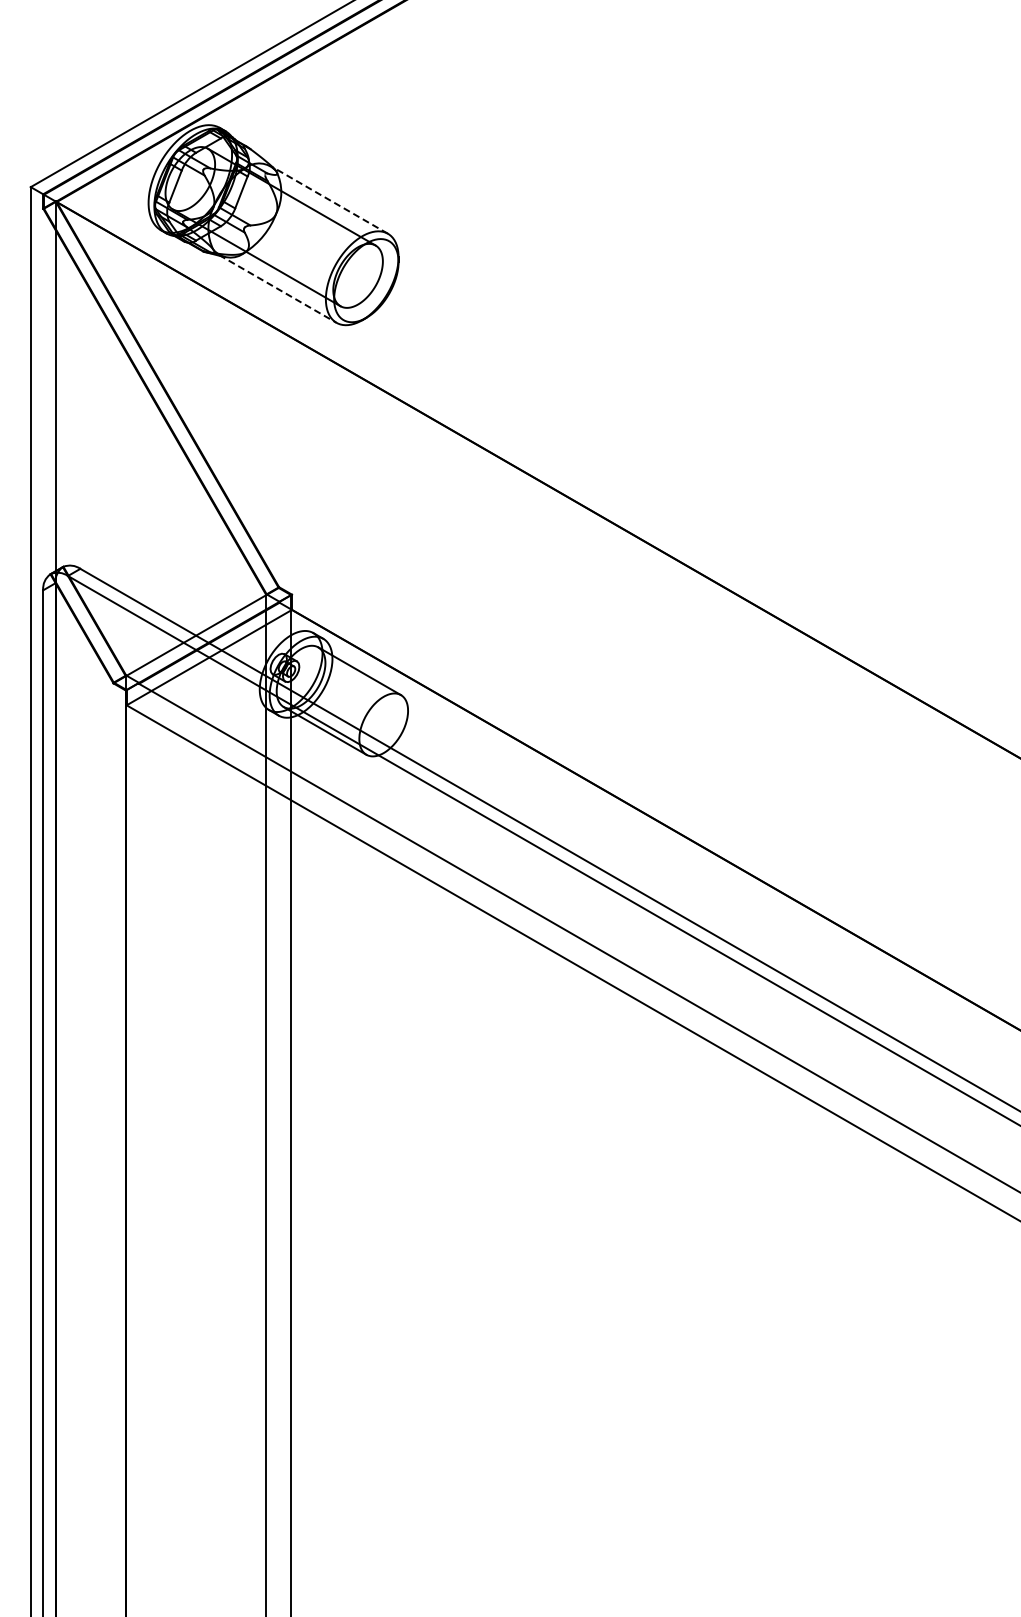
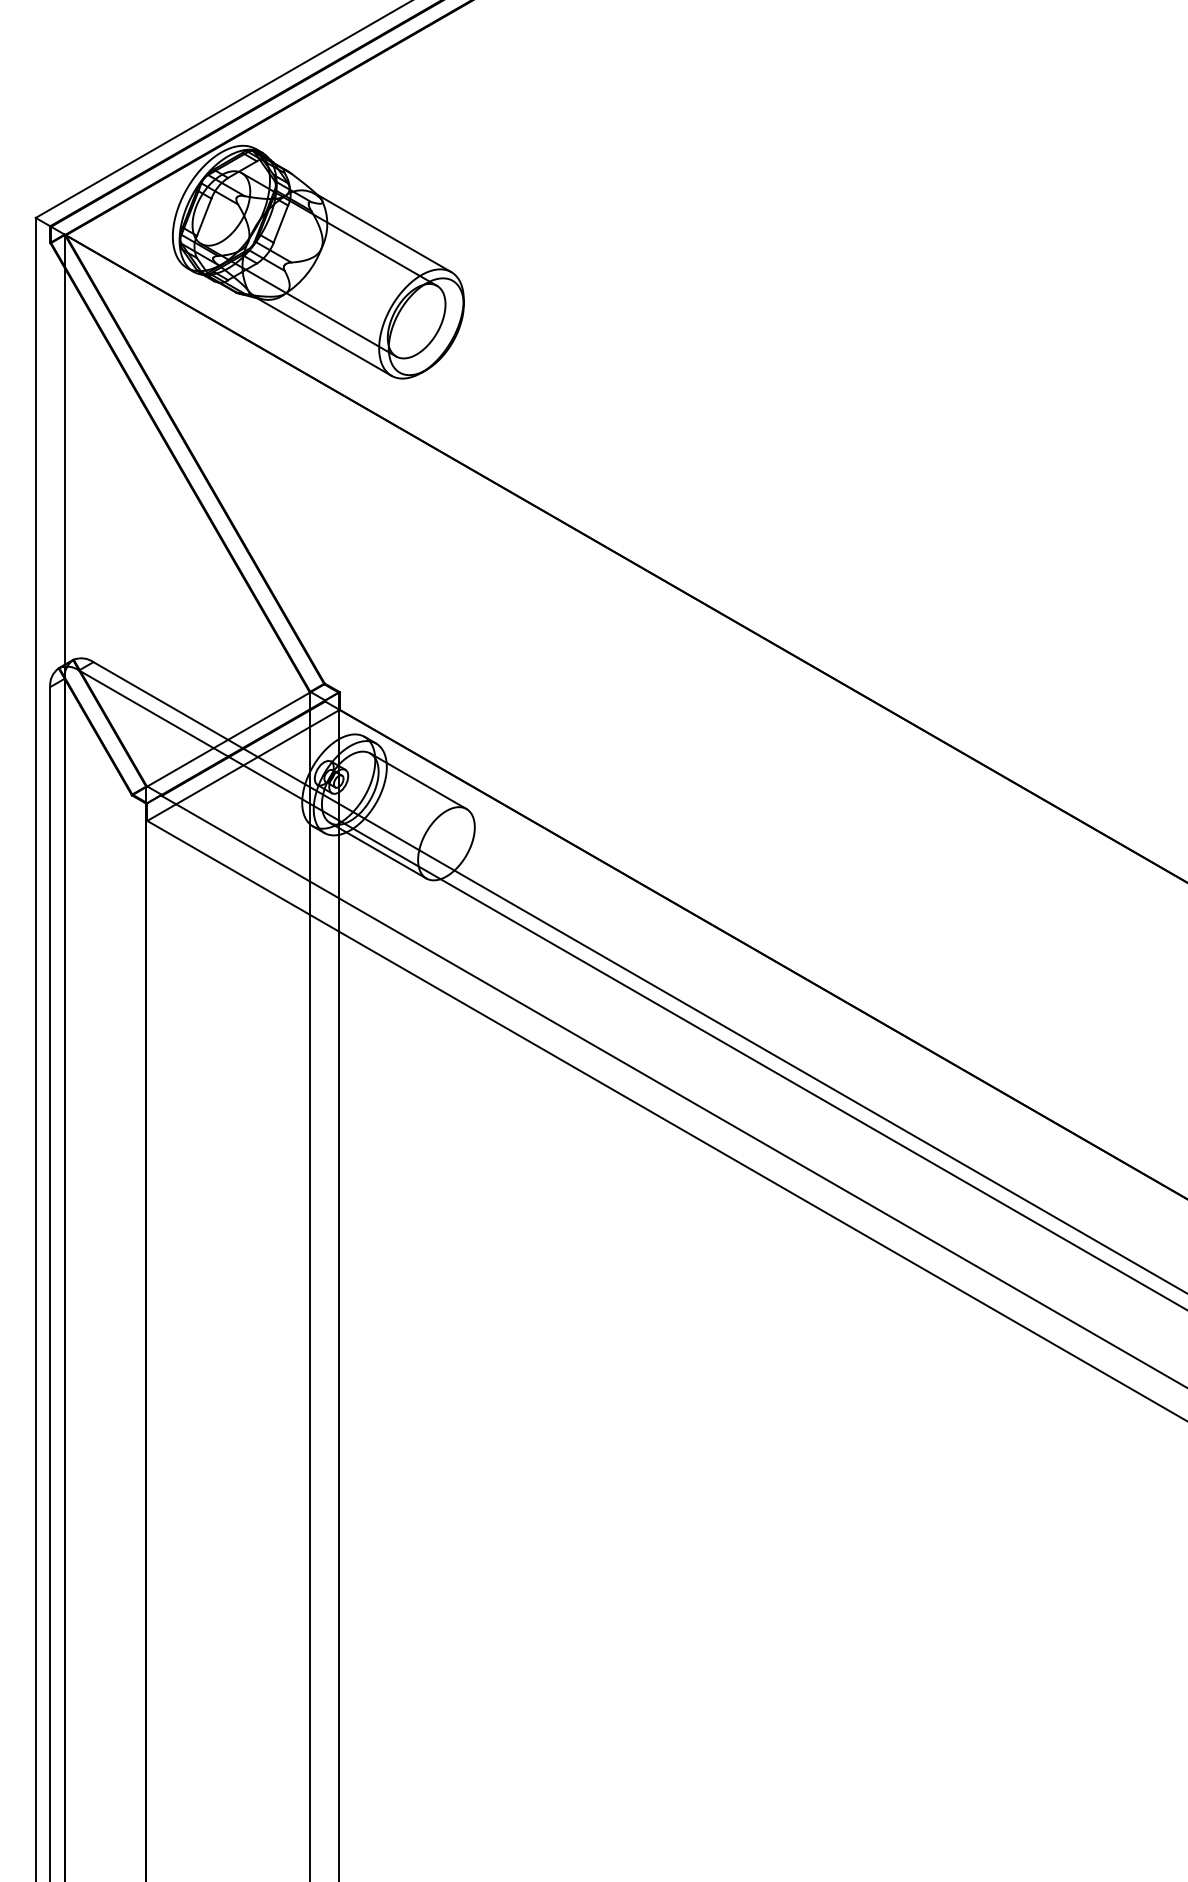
line: (329, 199) -> (383, 232), dashed -> solid
line: (277, 288) -> (322, 335), dashed -> solid

